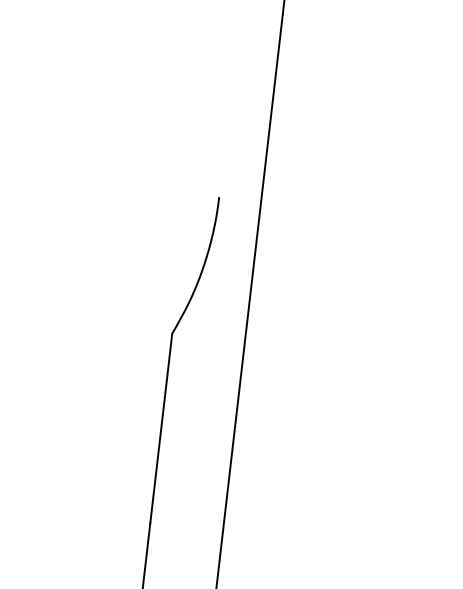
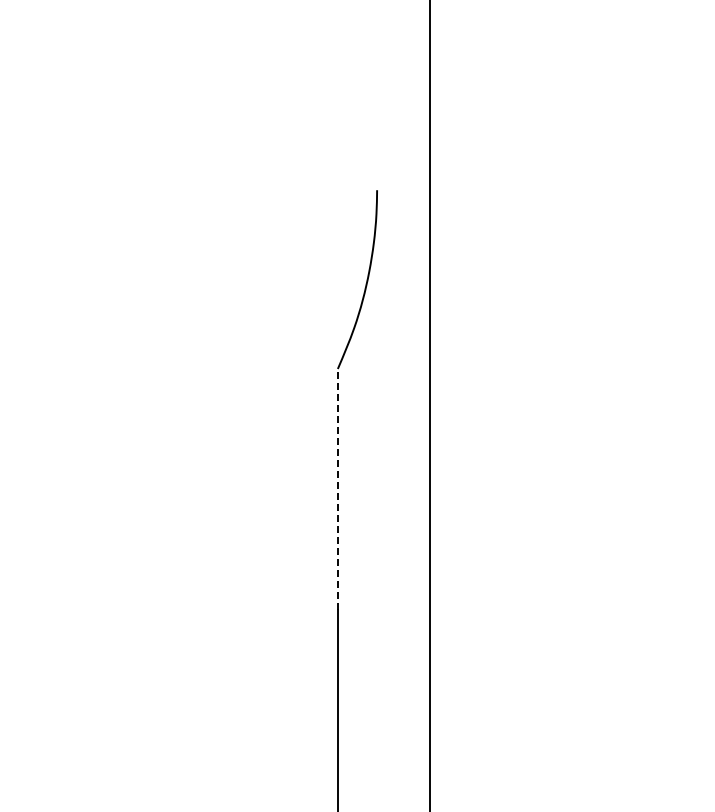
line: (161, 428) -> (337, 489), solid -> dashed

